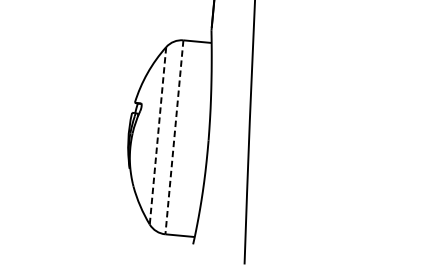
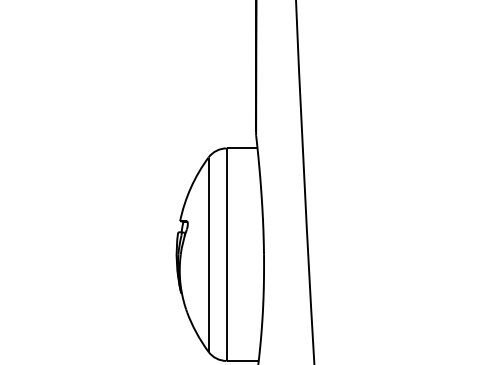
line: (157, 136) -> (208, 255), dashed -> solid
line: (174, 138) -> (226, 255), dashed -> solid

